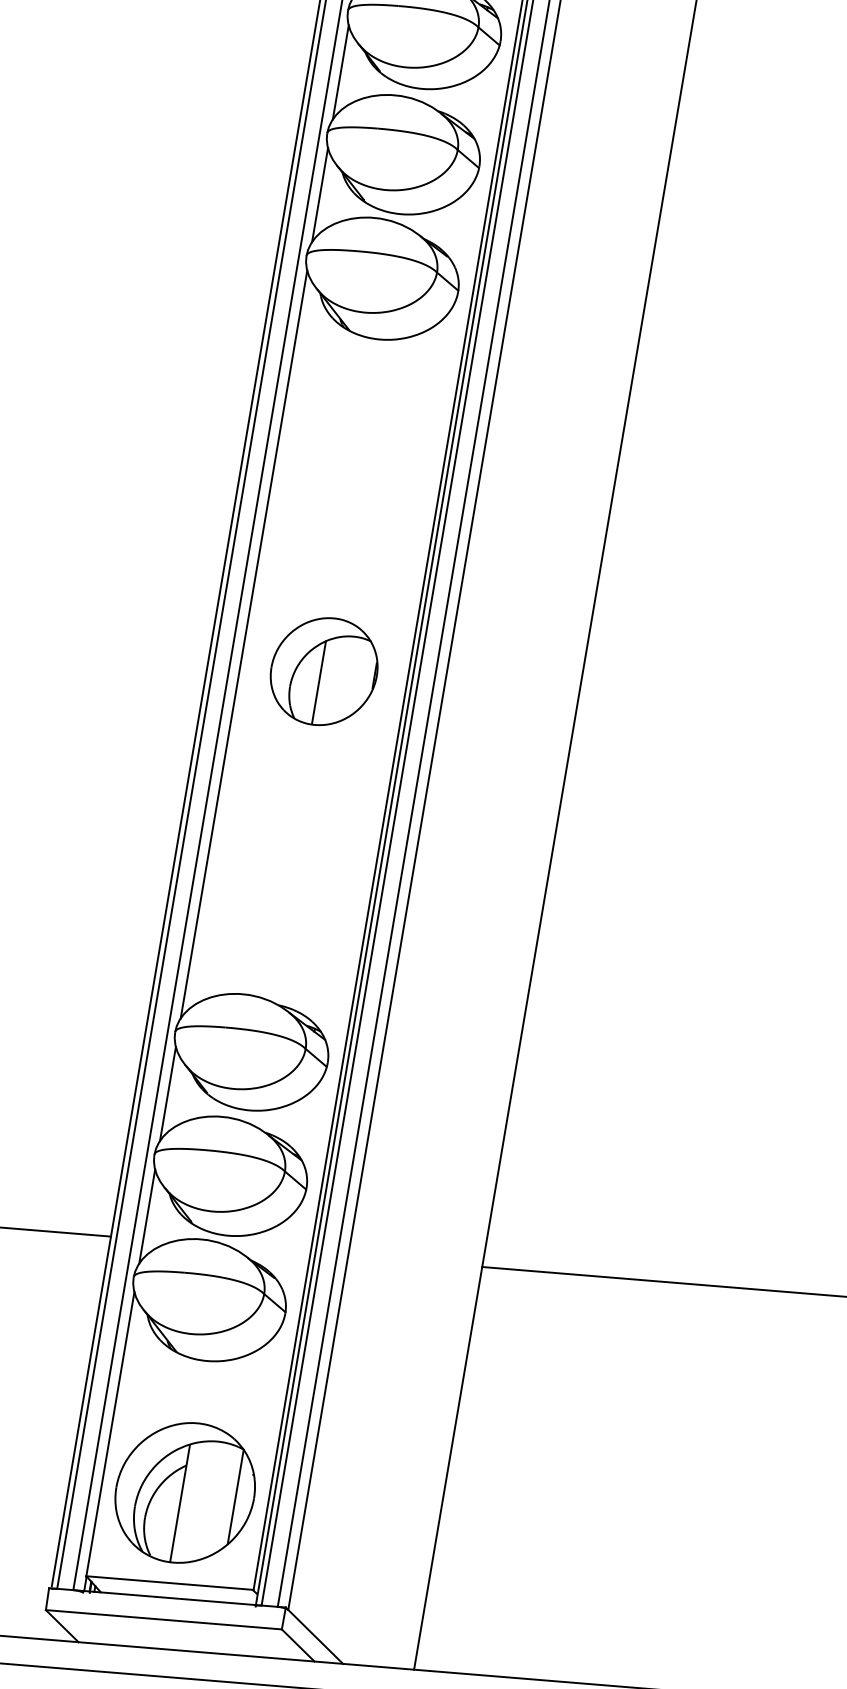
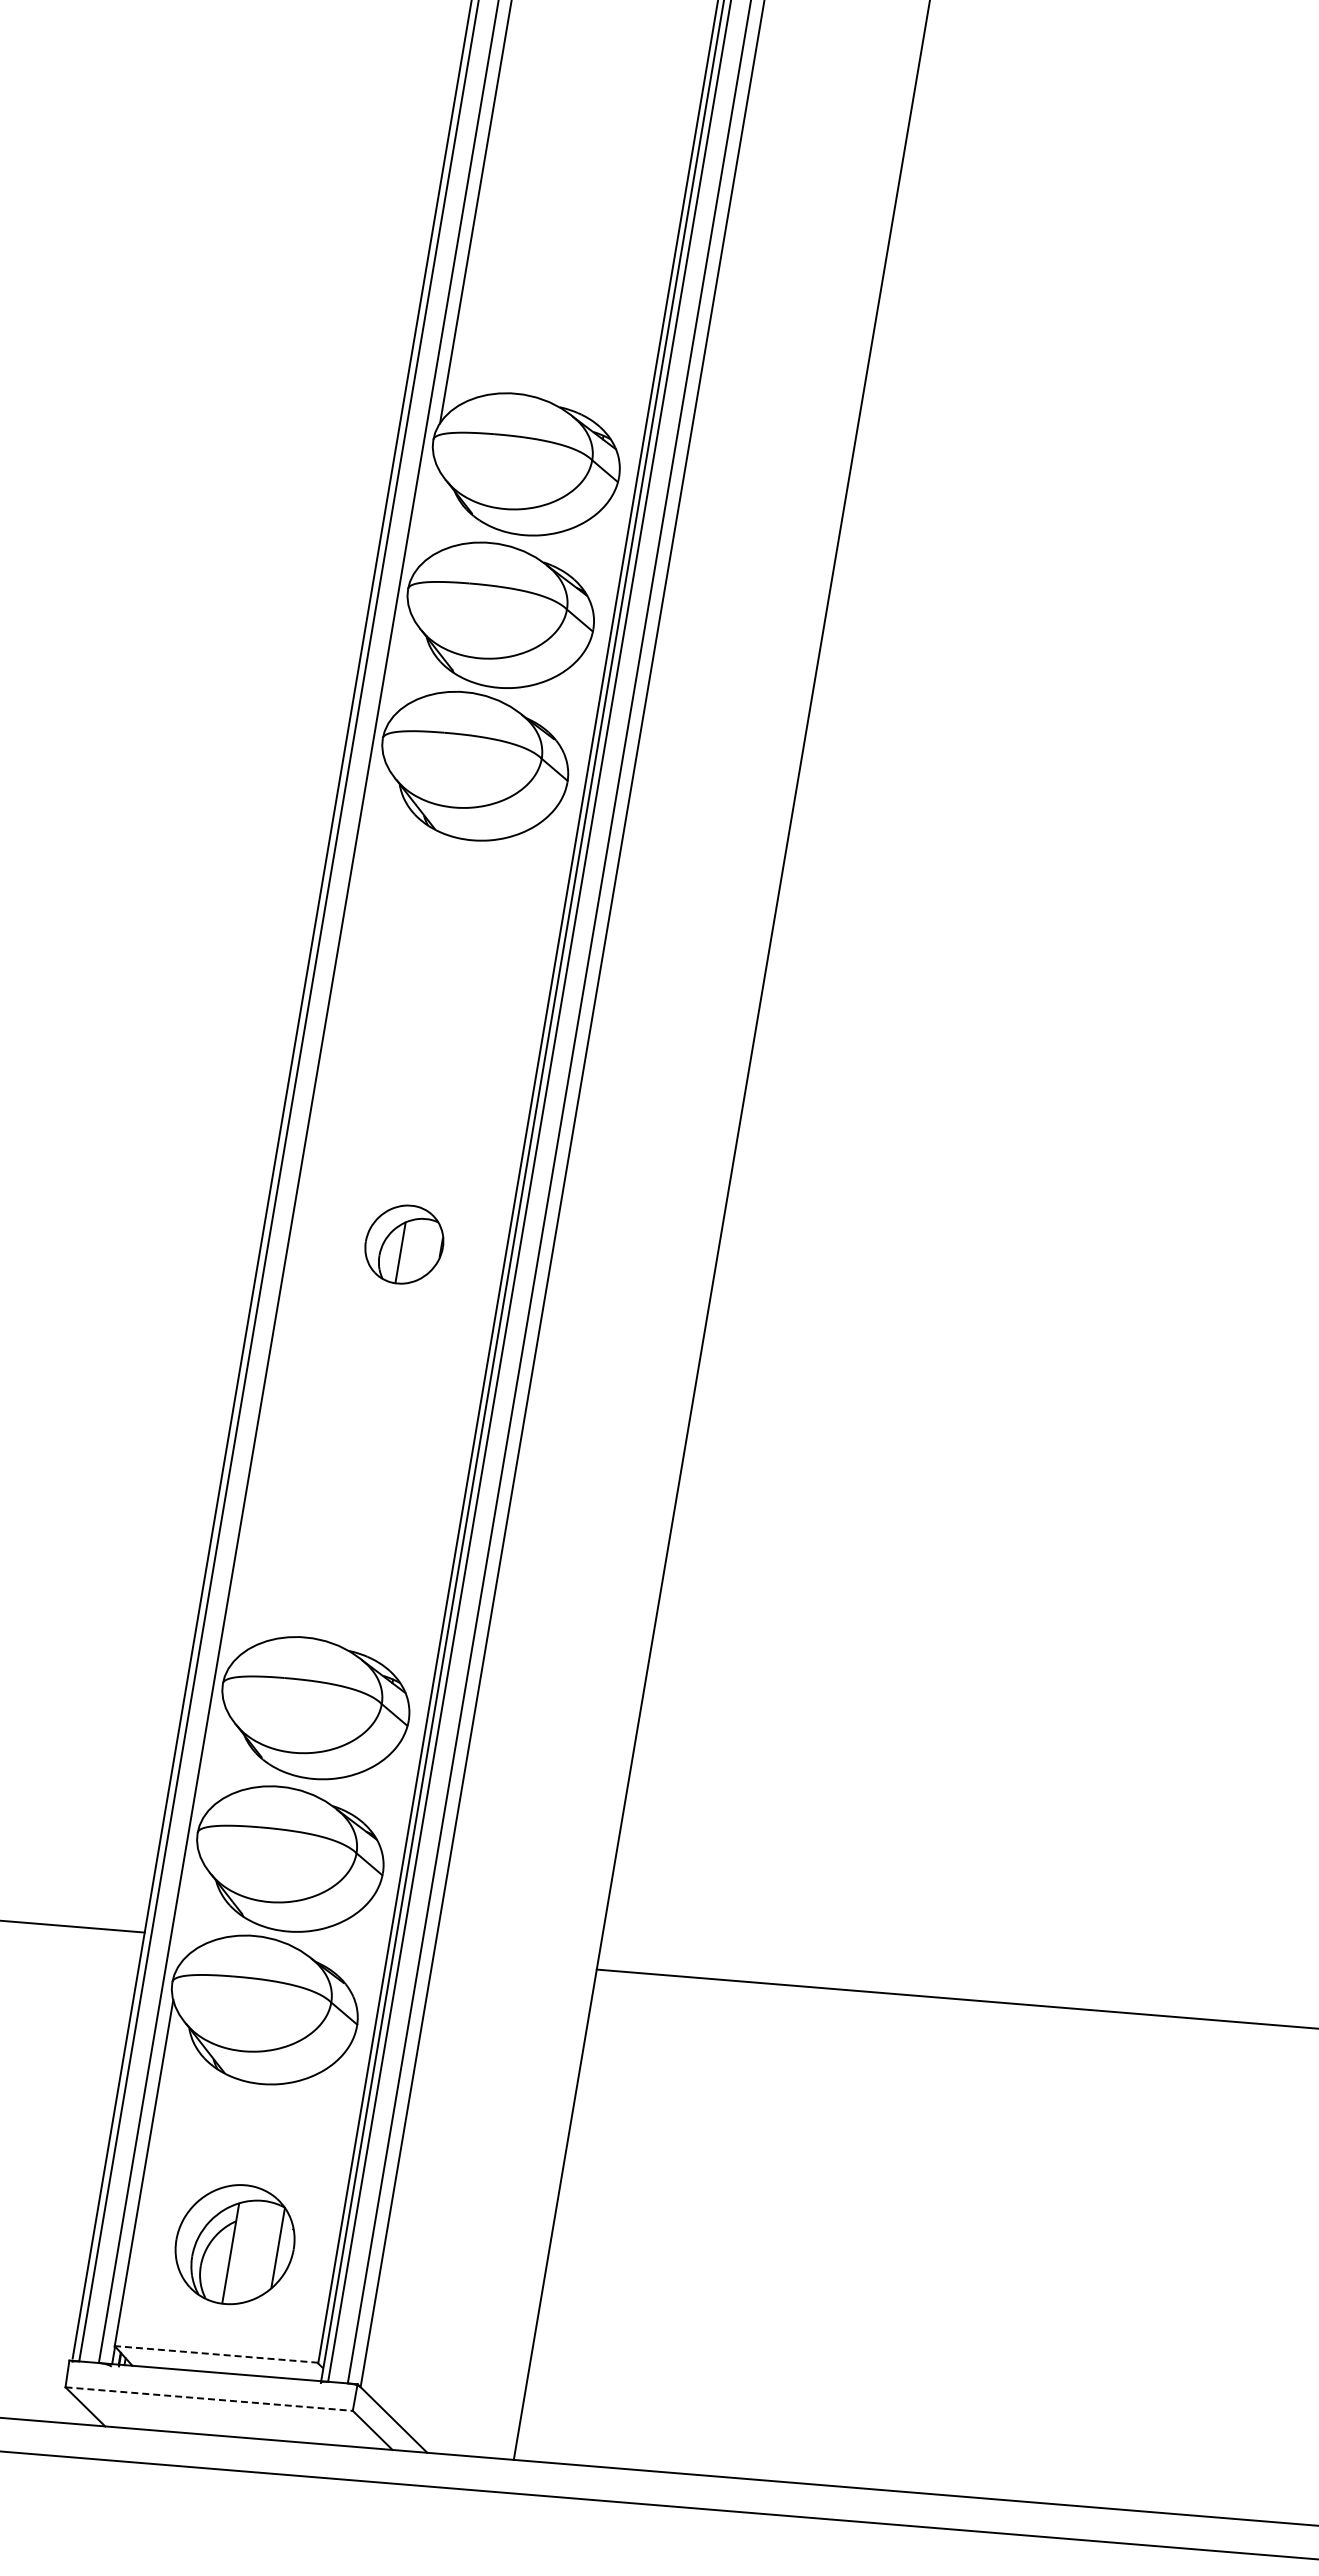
line: (340, 71) -> (424, 514), removed
line: (320, 195) -> (399, 664), removed
line: (243, 644) -> (306, 1211), removed
part: (324, 671) -> (404, 1244), size x0.6
line: (167, 1093) -> (213, 1758), removed
line: (146, 1216) -> (188, 1907), removed
part: (184, 1492) -> (234, 2244), size x0.7
line: (169, 1583) -> (216, 2354), solid -> dashed
line: (164, 1620) -> (209, 2399), solid -> dashed

